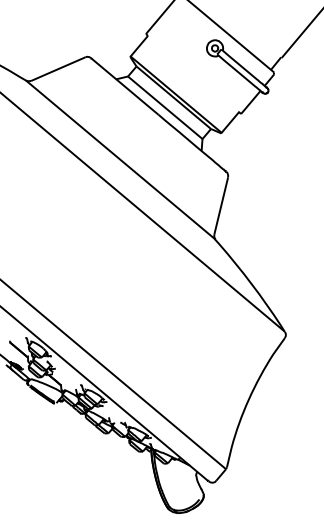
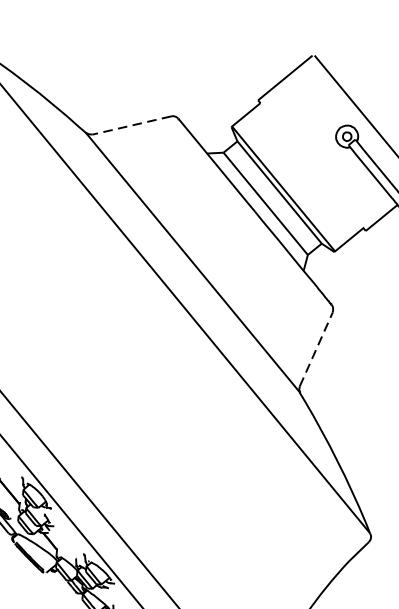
line: (58, 69) -> (132, 126), solid -> dashed
line: (221, 206) -> (316, 350), solid -> dashed

